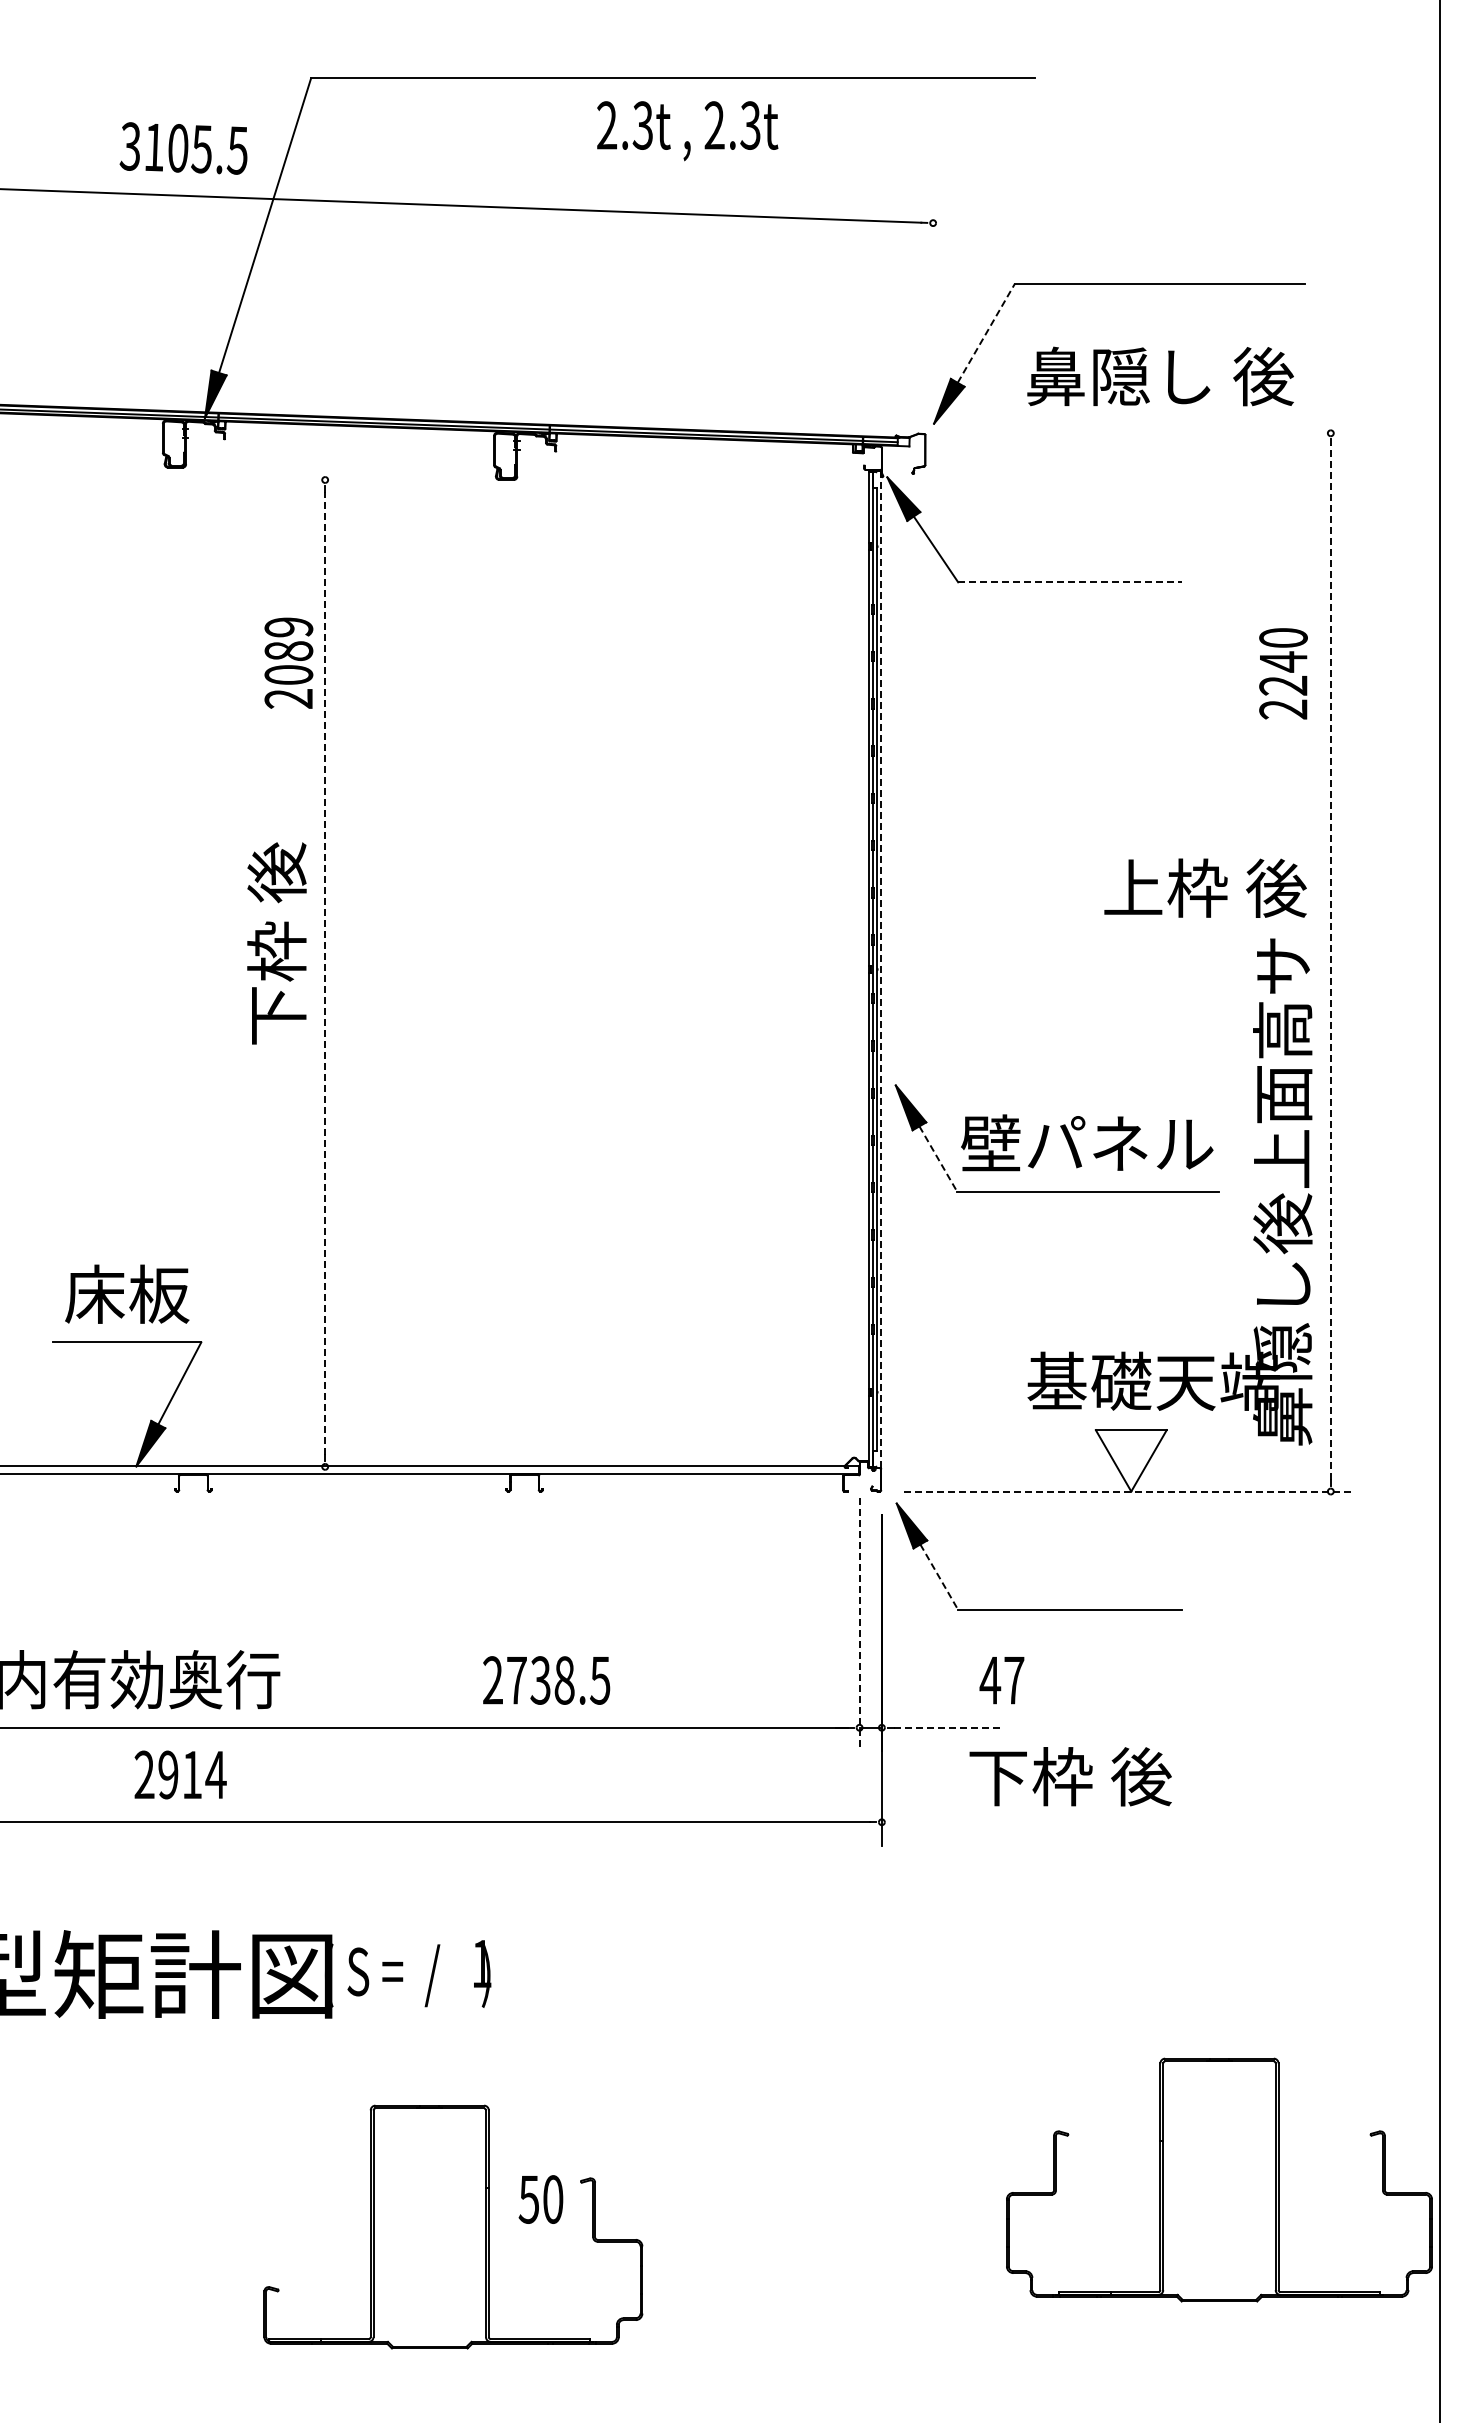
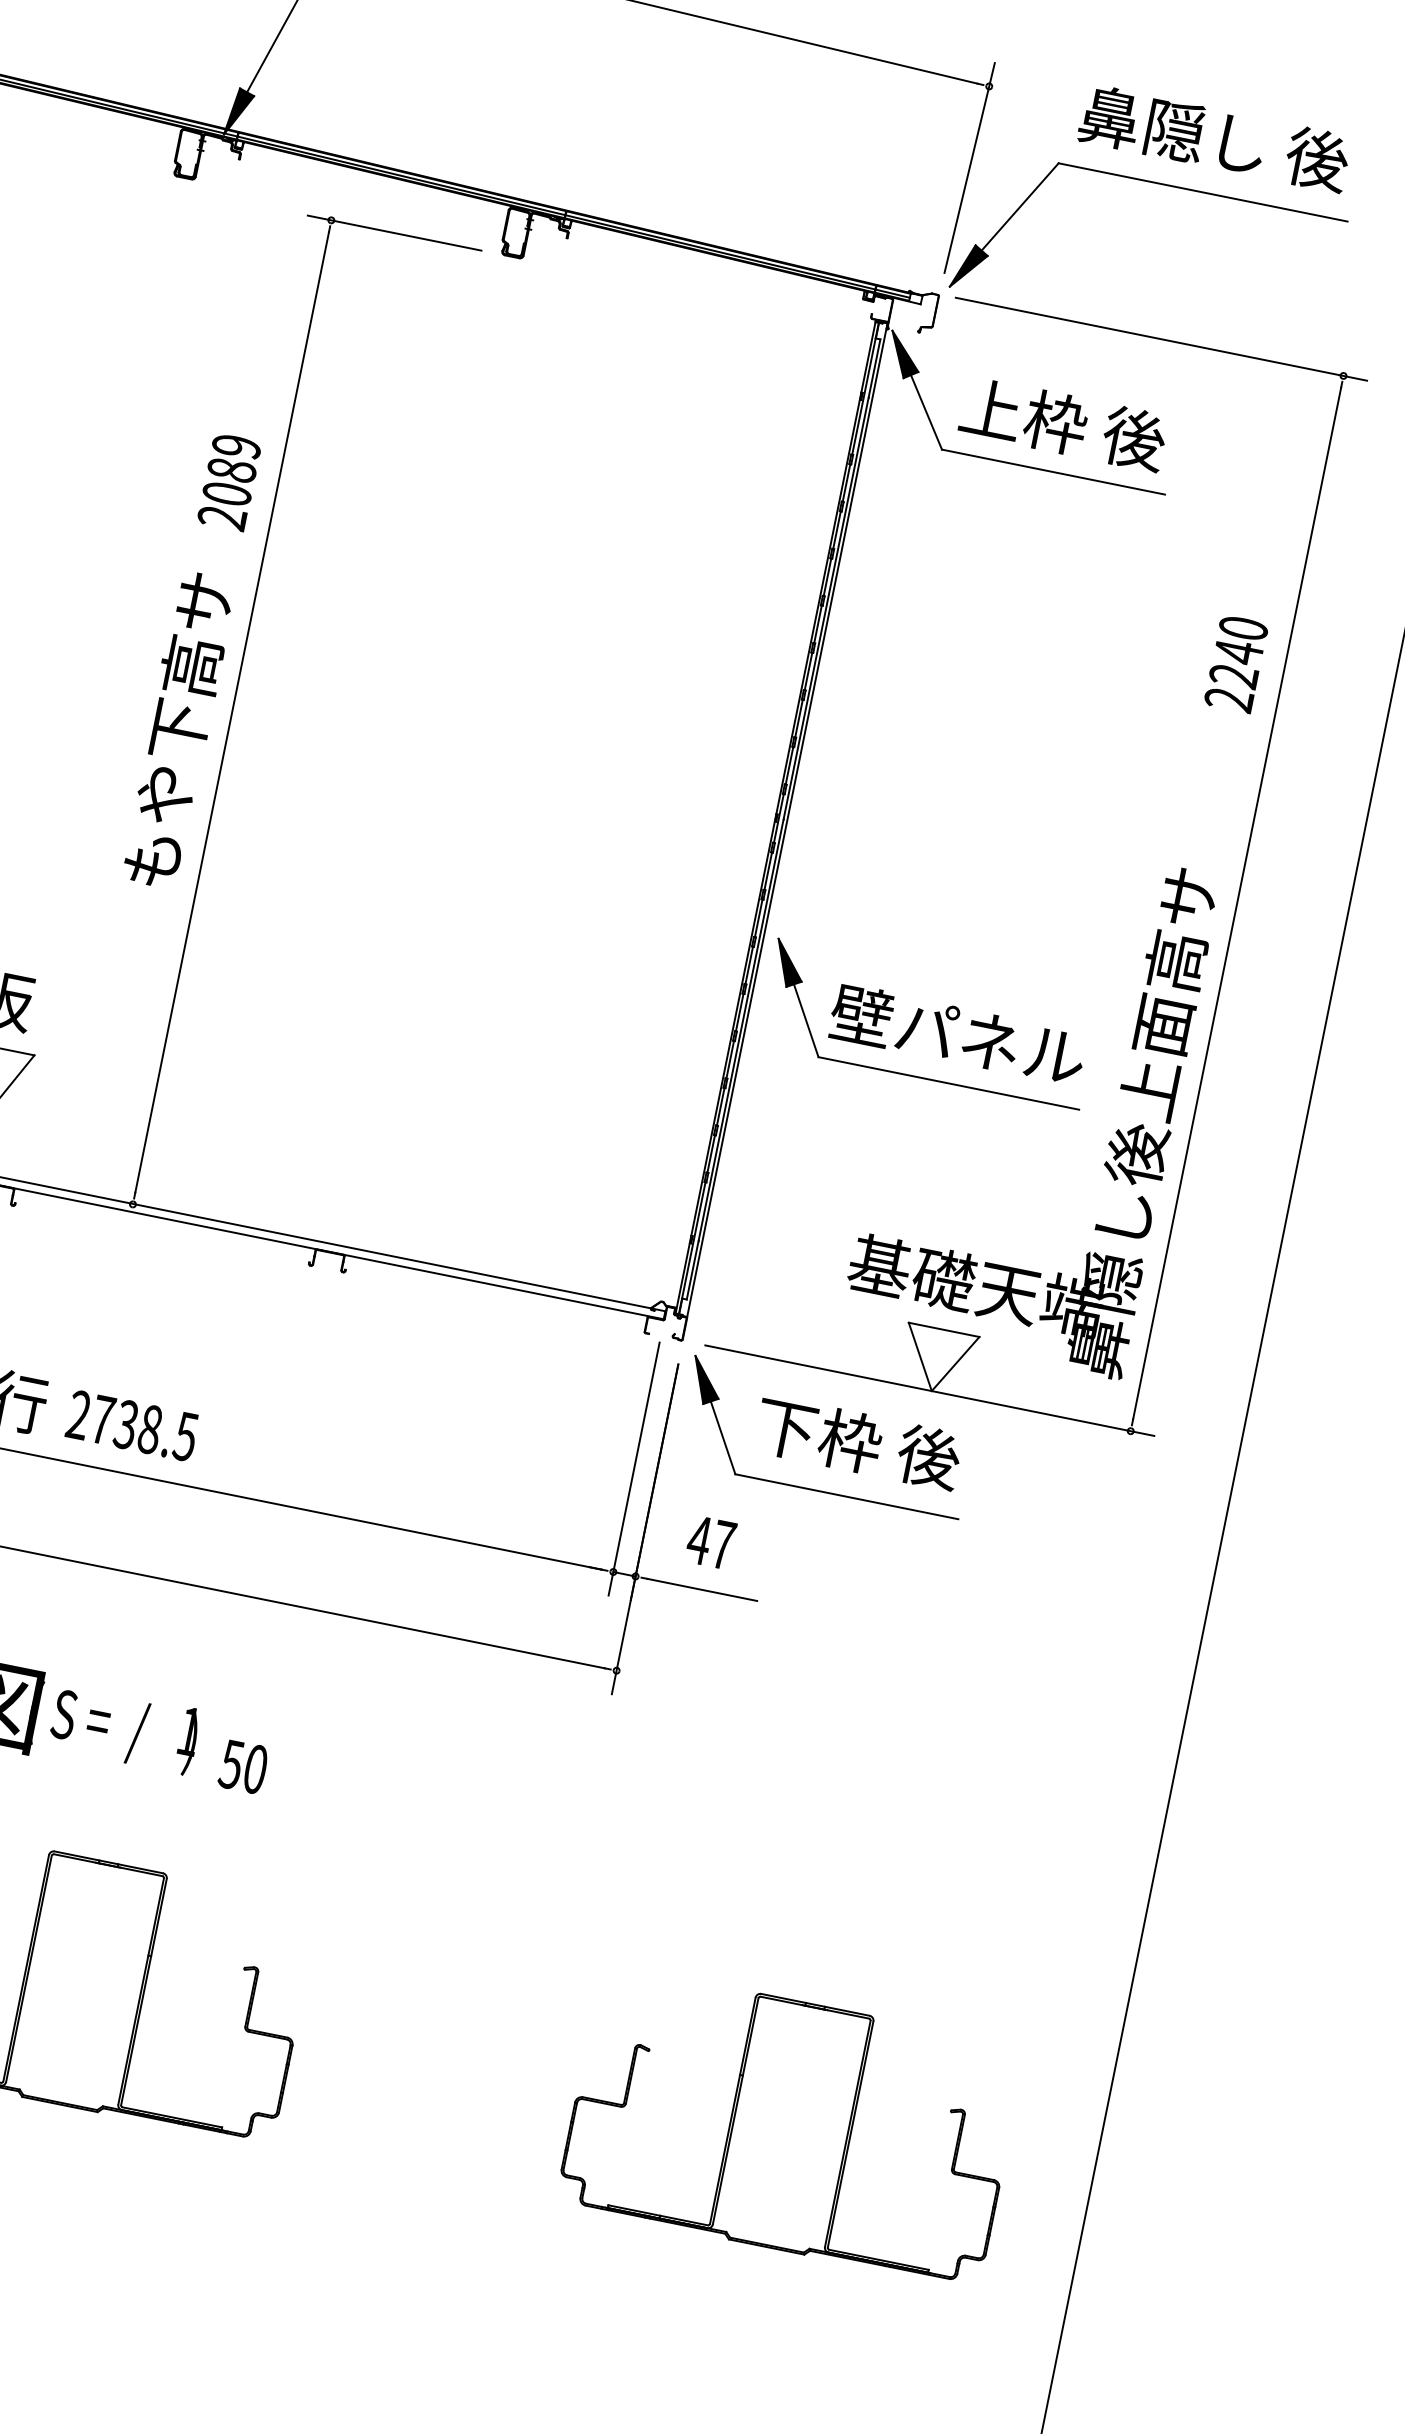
line: (930, 305) -> (970, 168), added
line: (986, 332) -> (1020, 206), dashed -> solid
text: (1160, 376) -> (1214, 138), moved
line: (1147, 433) -> (1160, 339), added
line: (388, 480) -> (394, 233), added
line: (1069, 582) -> (1052, 472), dashed -> solid
text: (288, 662) -> (229, 481), moved
text: (1283, 673) -> (1236, 663), moved
text: (1205, 887) -> (1063, 423), moved
line: (1330, 961) -> (1236, 902), dashed -> solid
line: (881, 969) -> (787, 820), dashed -> solid
line: (325, 973) -> (232, 712), dashed -> solid
text: (276, 999) -> (178, 728), 下枠 後 -> もや下高サ
line: (938, 1159) -> (806, 1021), dashed -> solid
line: (1129, 1491) -> (930, 1390), dashed -> solid
line: (939, 1577) -> (723, 1438), dashed -> solid
line: (859, 1624) -> (634, 1468), dashed -> solid
text: (546, 1680) -> (132, 1425), moved
text: (1001, 1680) -> (710, 1542), moved
line: (949, 1727) -> (703, 1589), dashed -> solid
text: (1070, 1776) -> (858, 1442), moved
part: (1219, 2179) -> (791, 2125), moved
text: (540, 2199) -> (242, 1766), moved

